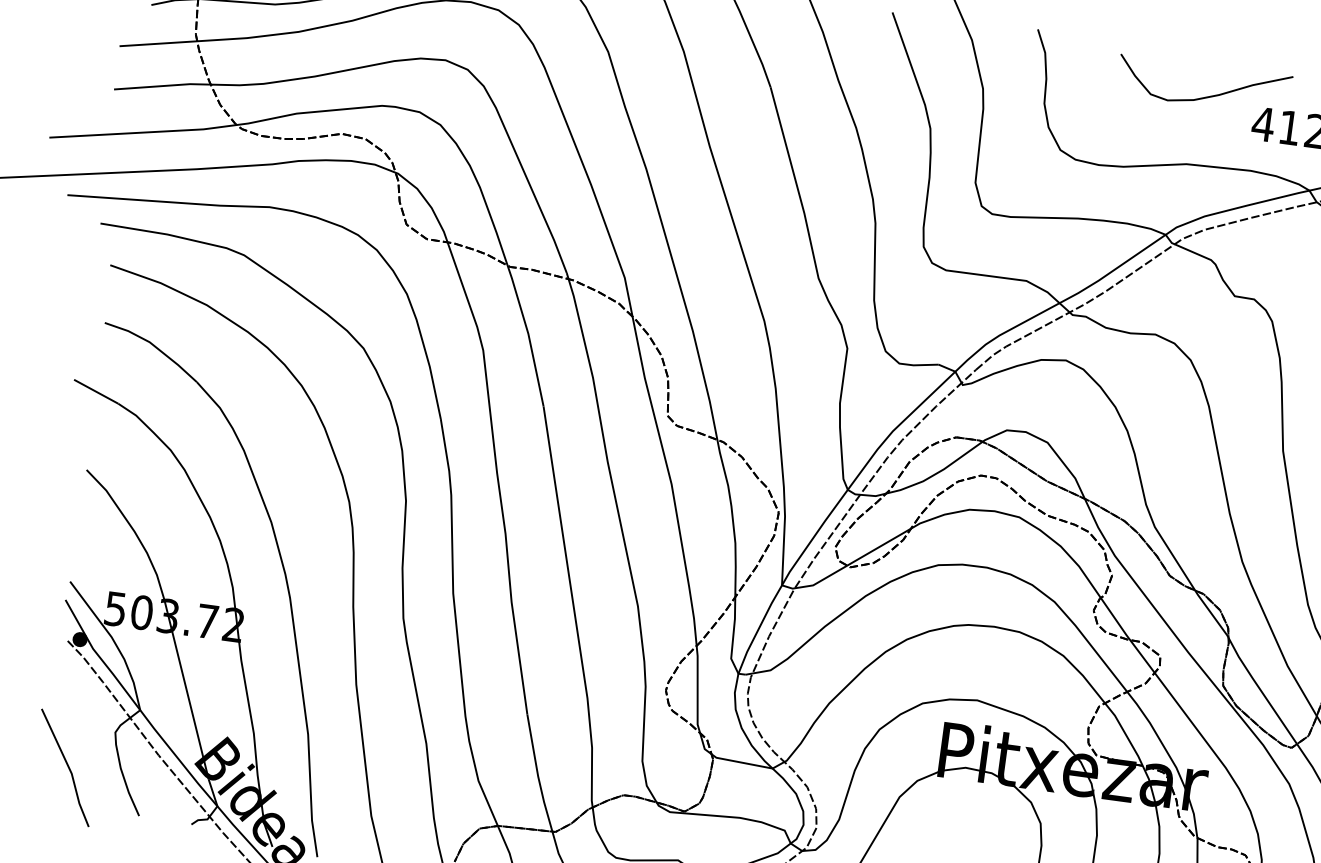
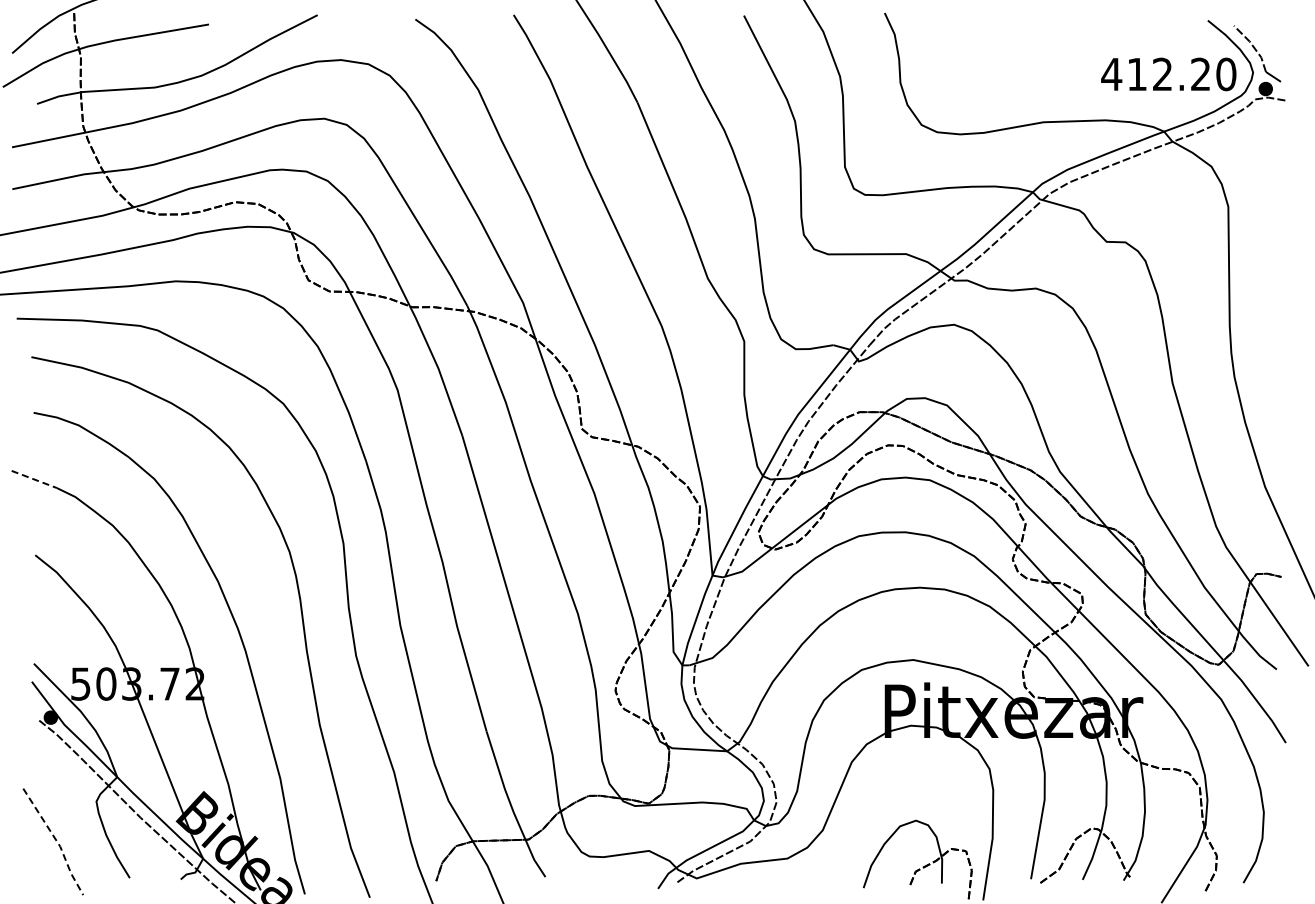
curve: (1208, 95) -> (1055, 54), removed
line: (96, 391) -> (34, 479), solid -> dashed
line: (69, 768) -> (57, 841), solid -> dashed

